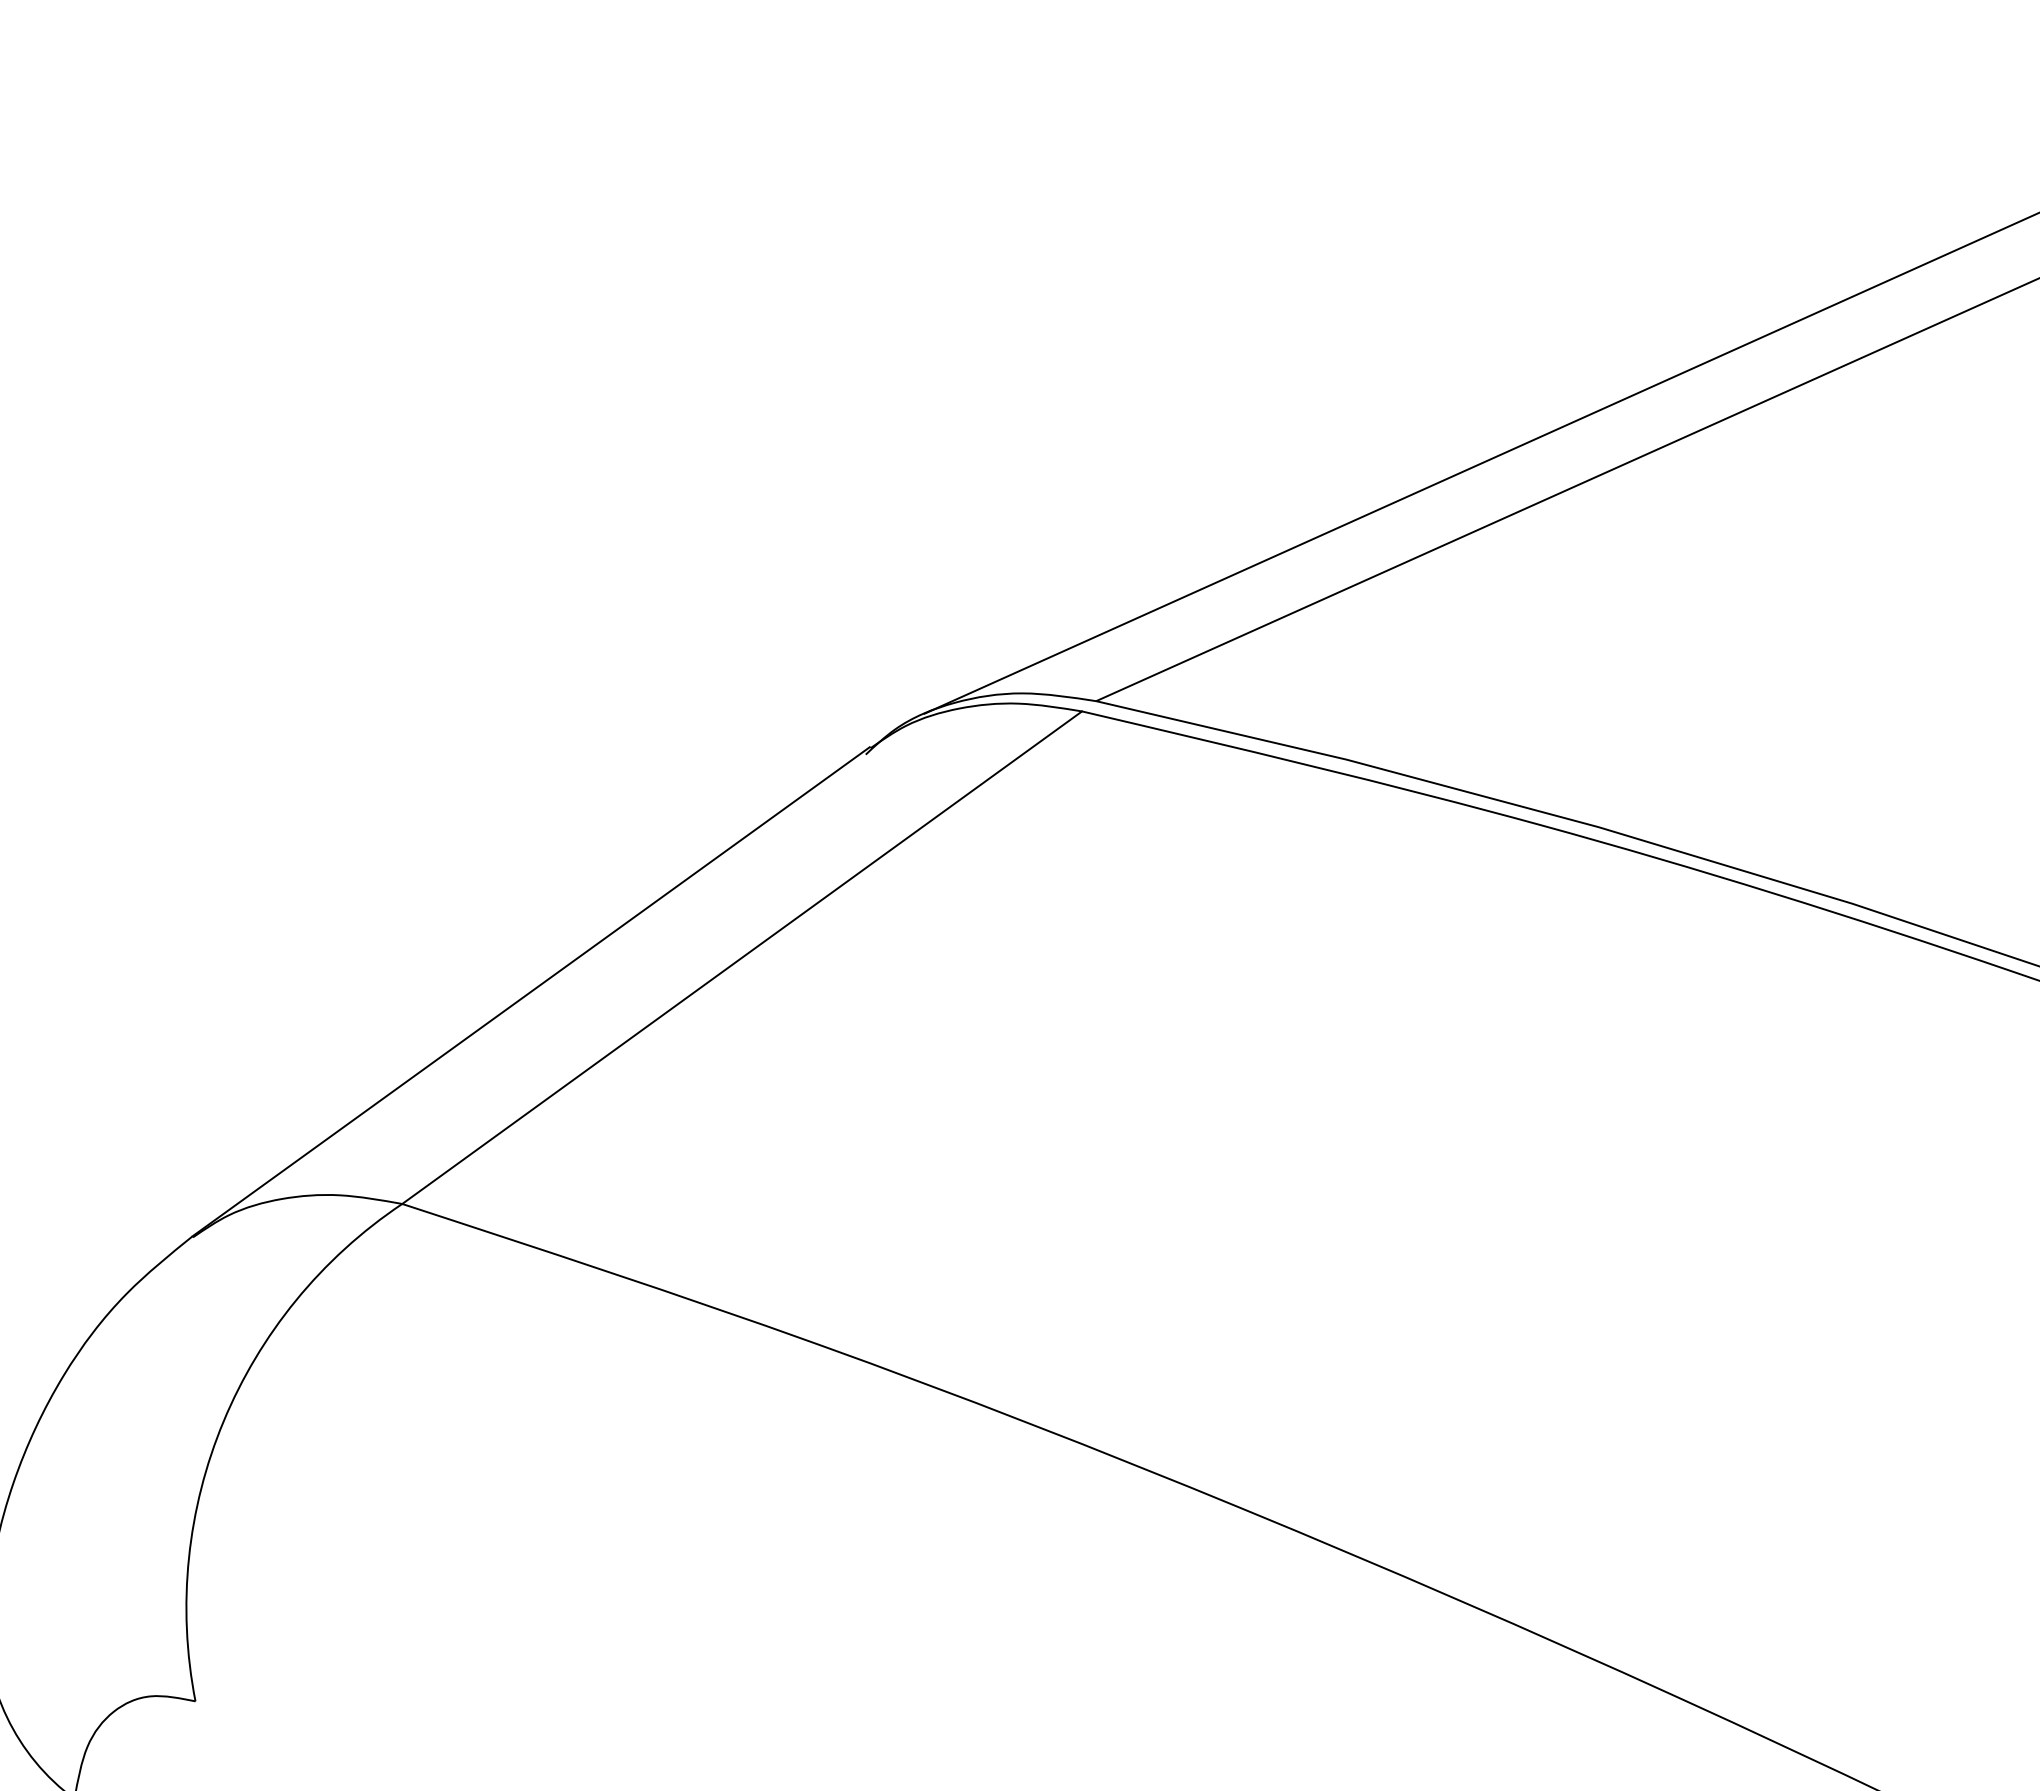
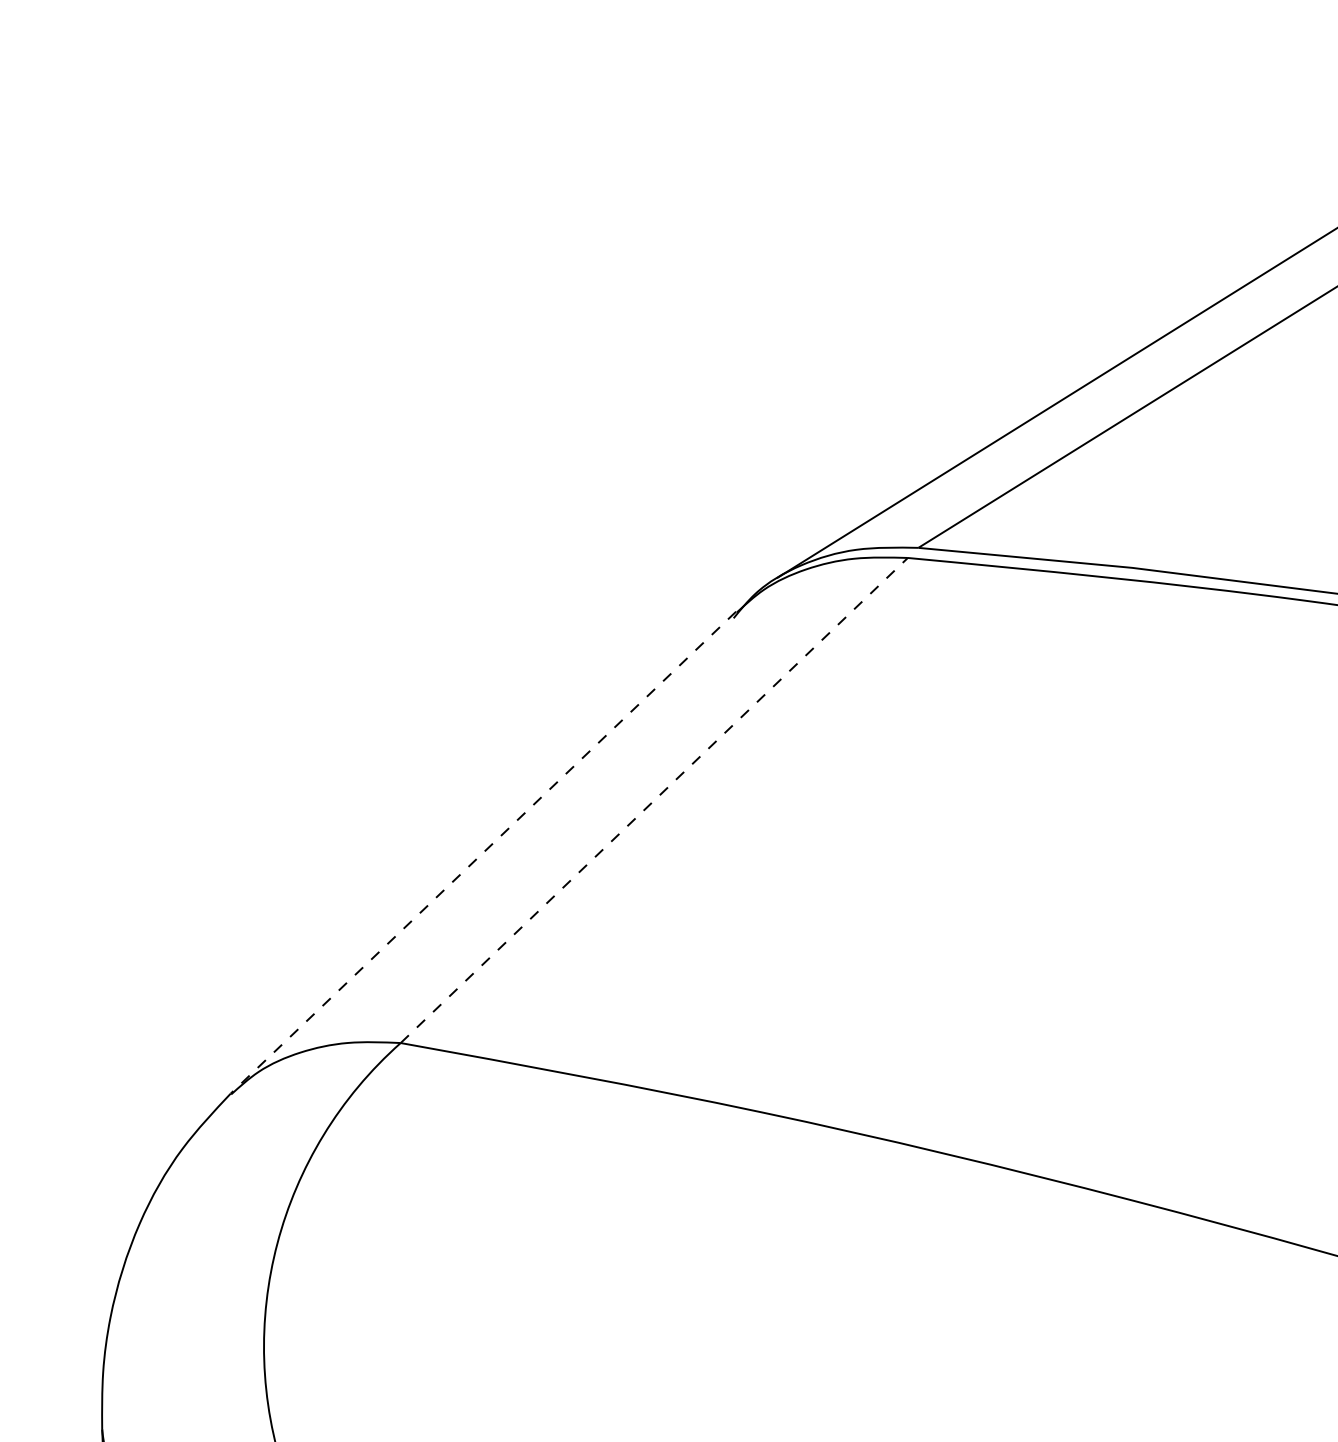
line: (742, 957) -> (654, 800), solid -> dashed
line: (531, 991) -> (483, 852), solid -> dashed

